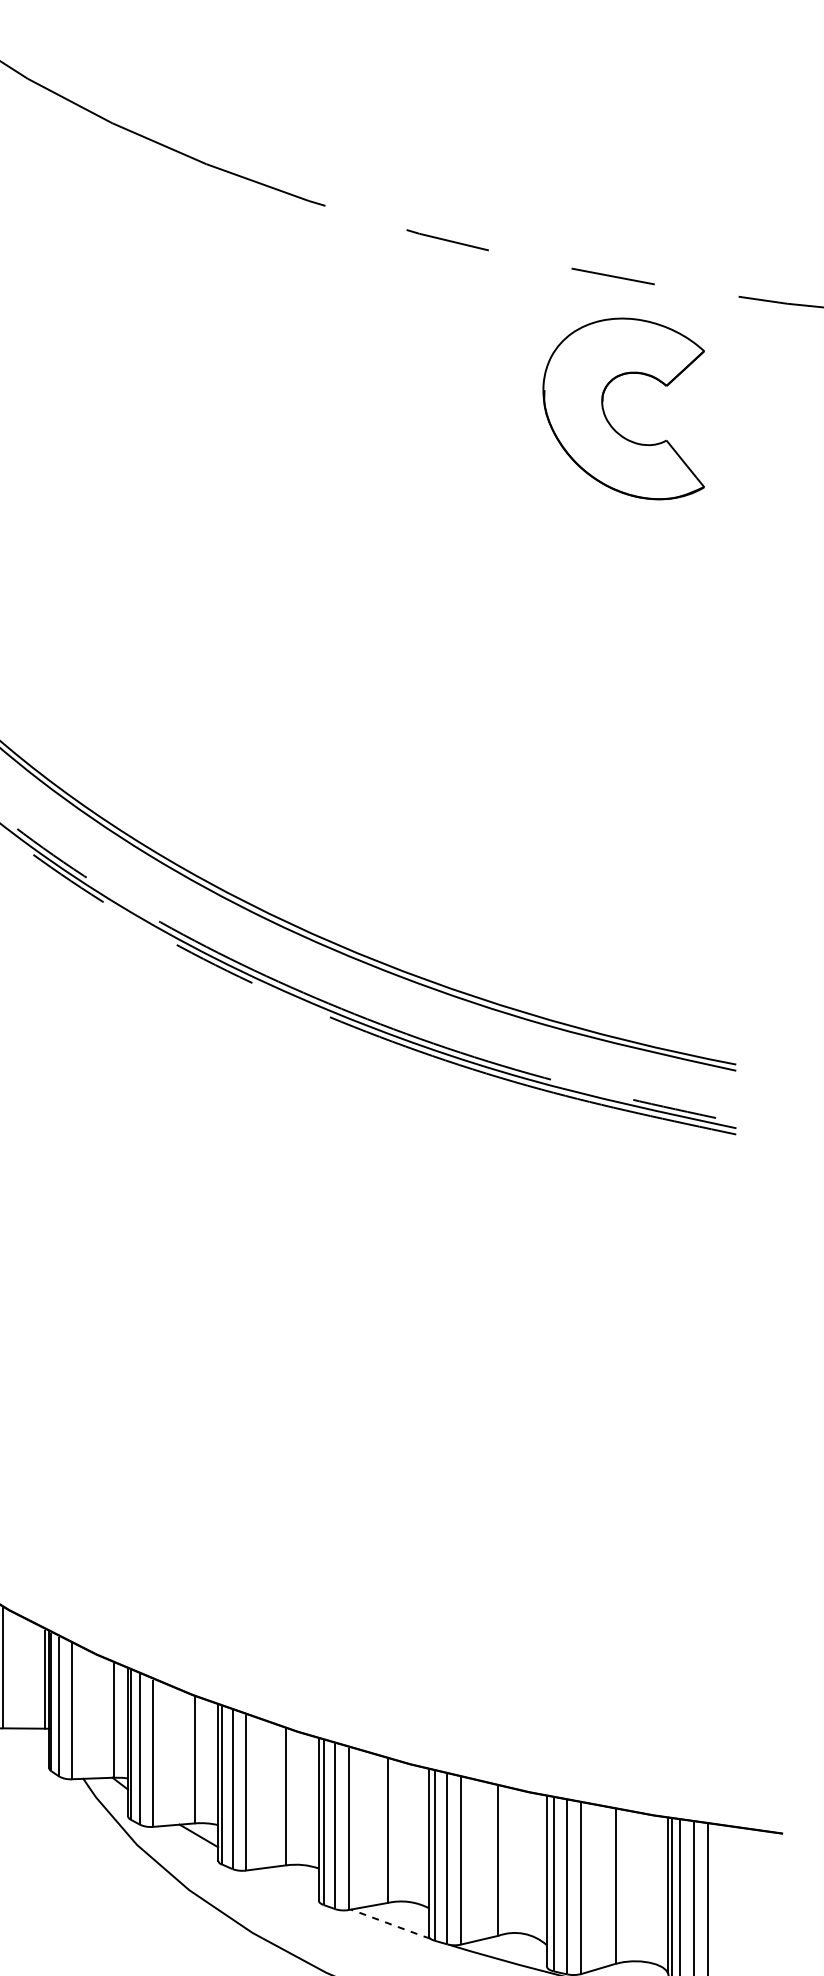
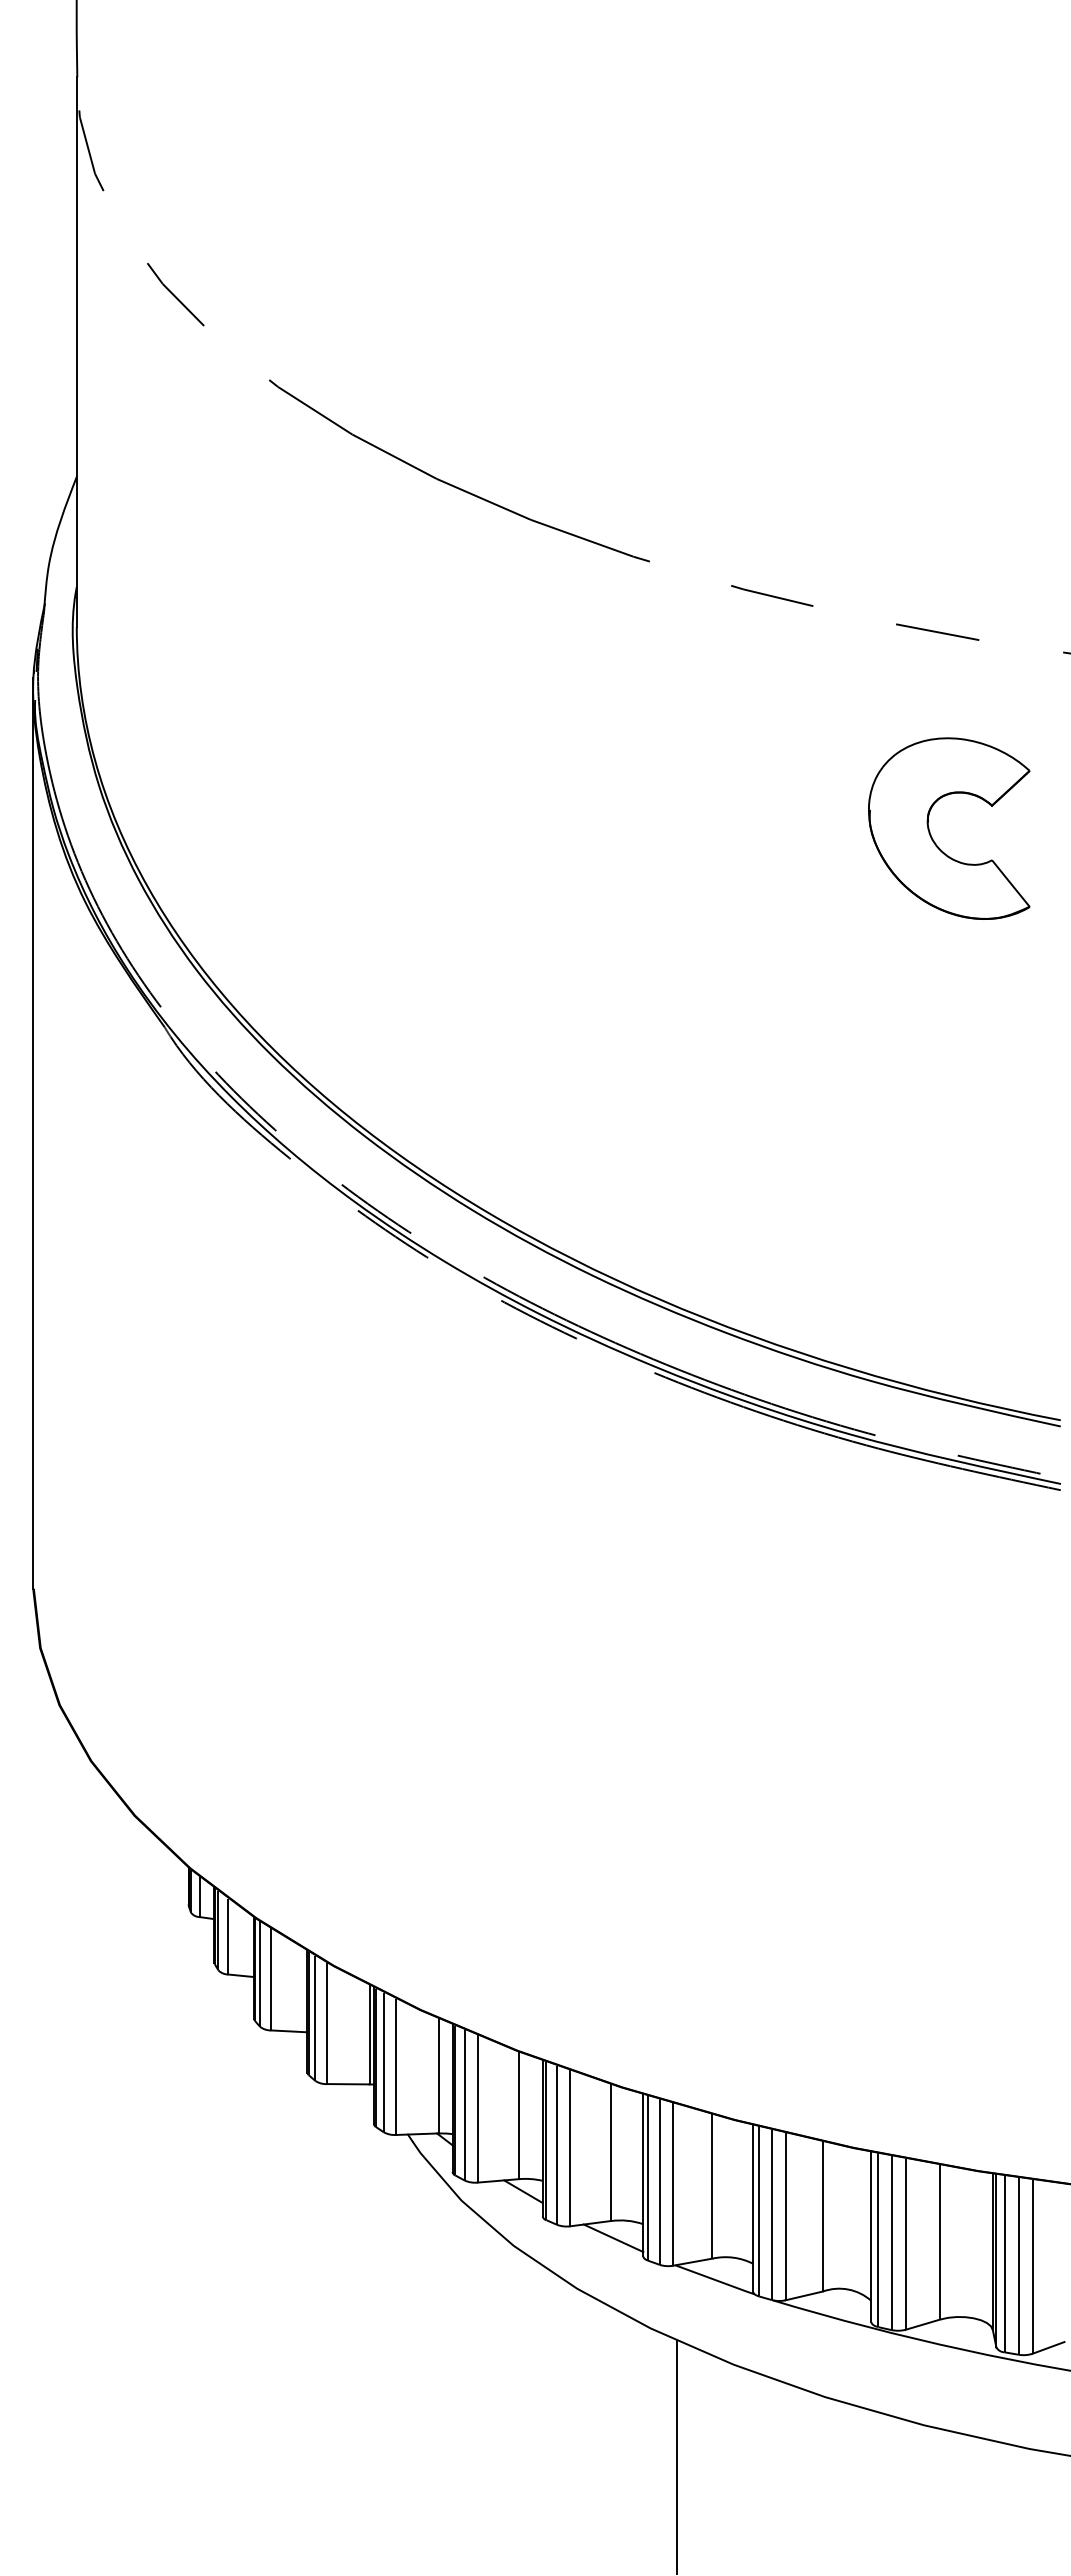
part: (606, 414) -> (931, 834), moved
line: (289, 1882) -> (613, 2238), added
line: (391, 1924) -> (715, 2280), dashed -> solid

